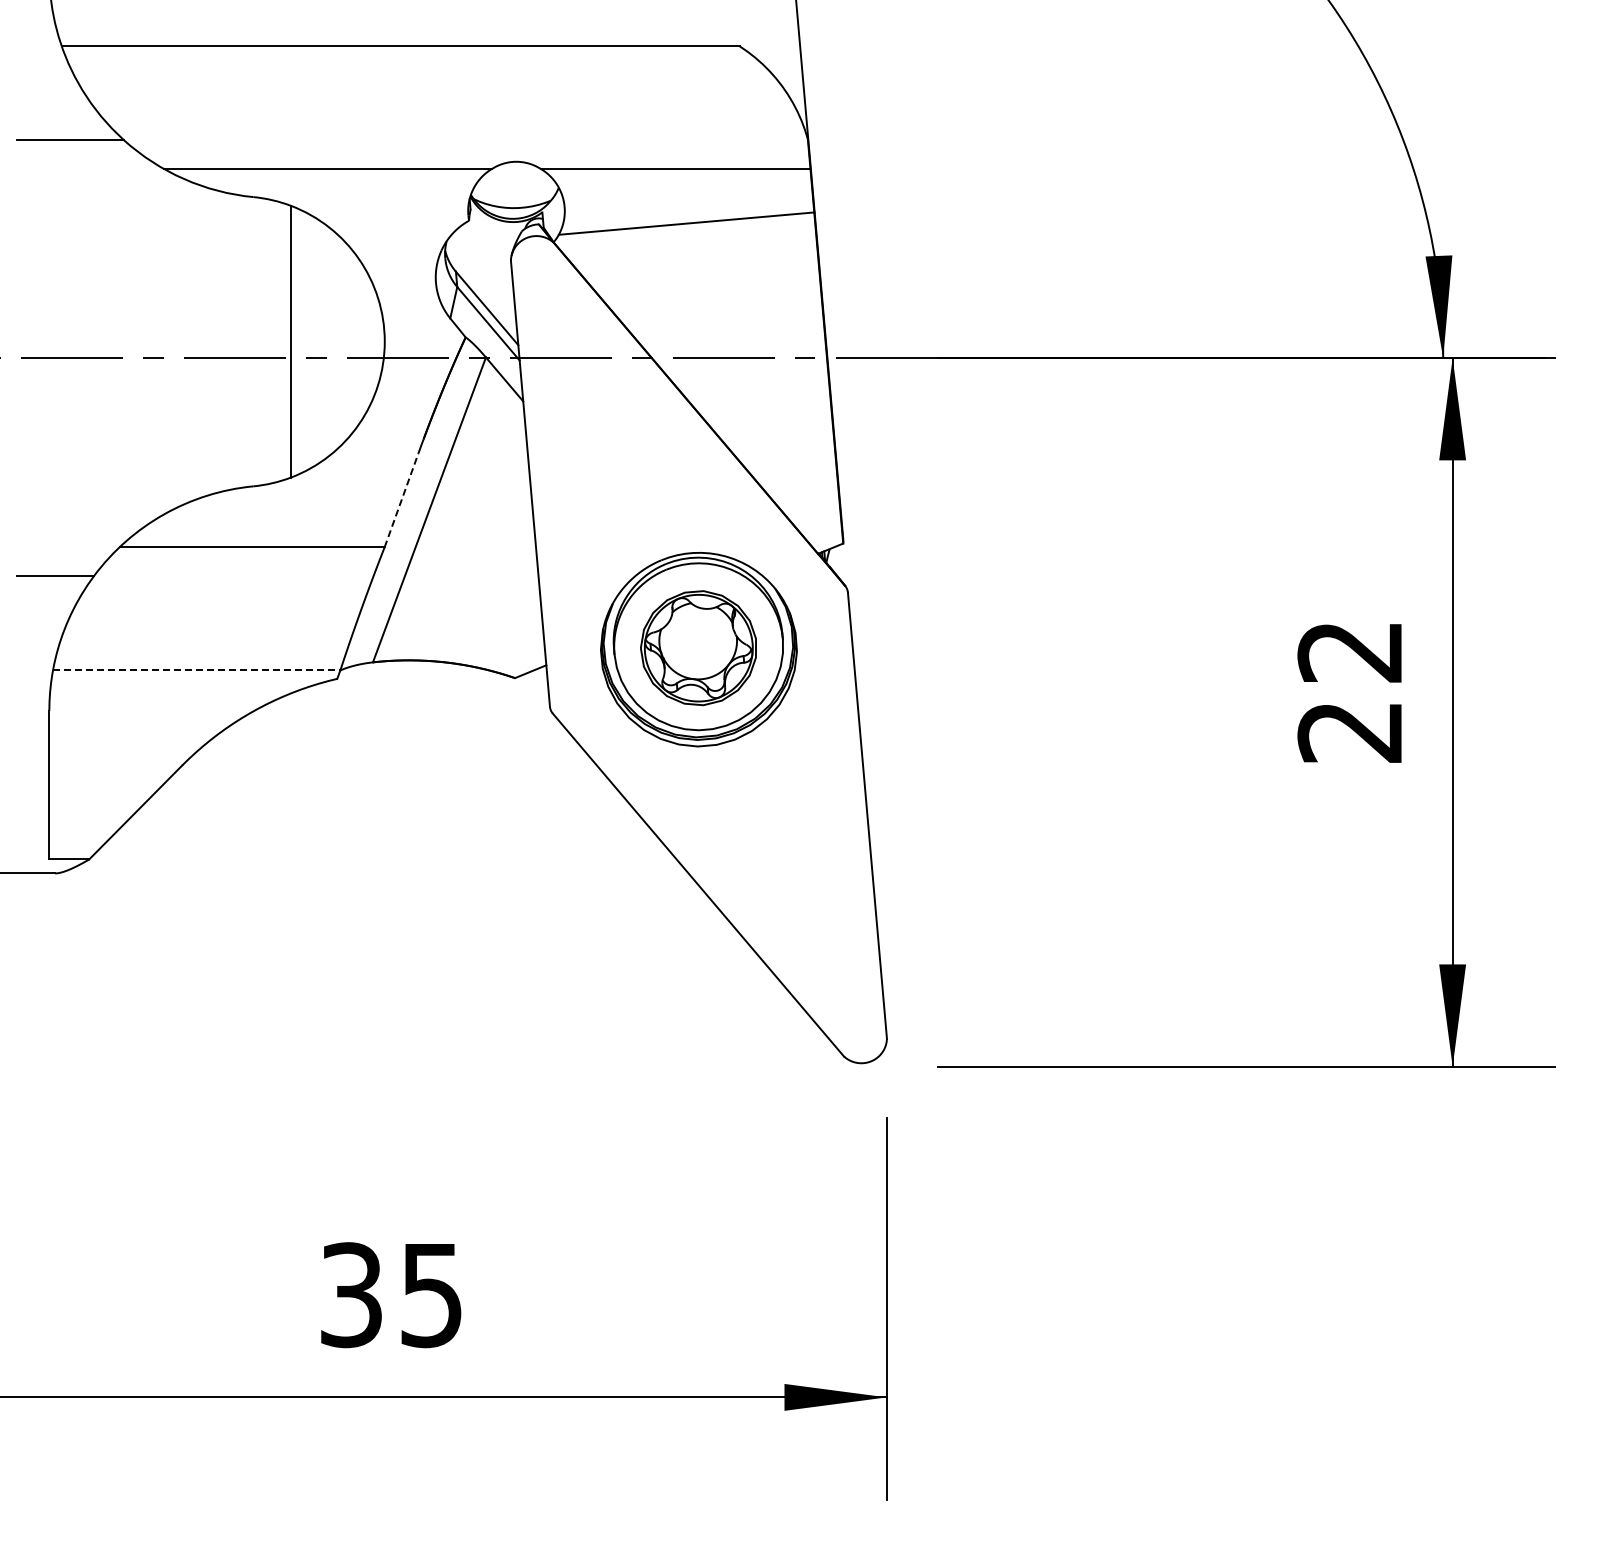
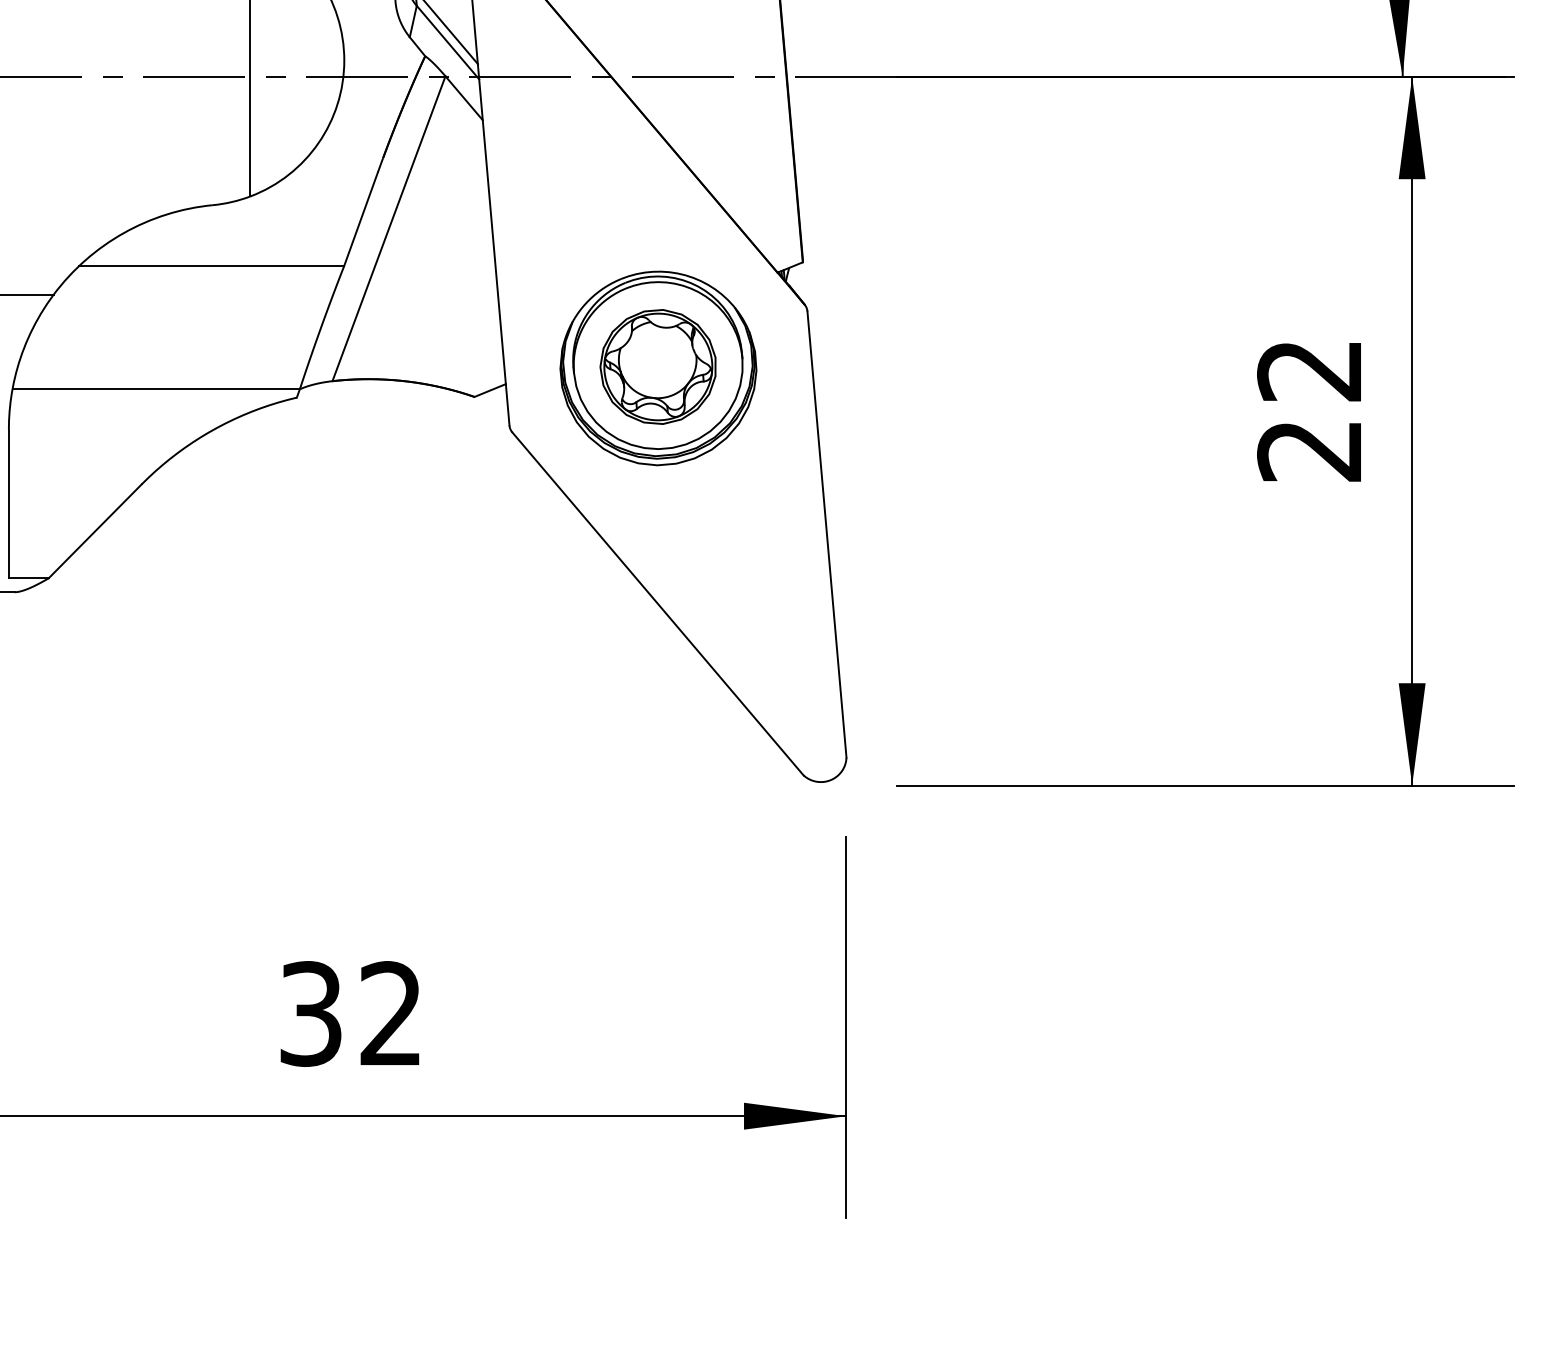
line: (401, 500) -> (361, 219), dashed -> solid
line: (196, 669) -> (156, 388), dashed -> solid
text: (431, 1295) -> (391, 1014), 35 -> 32

